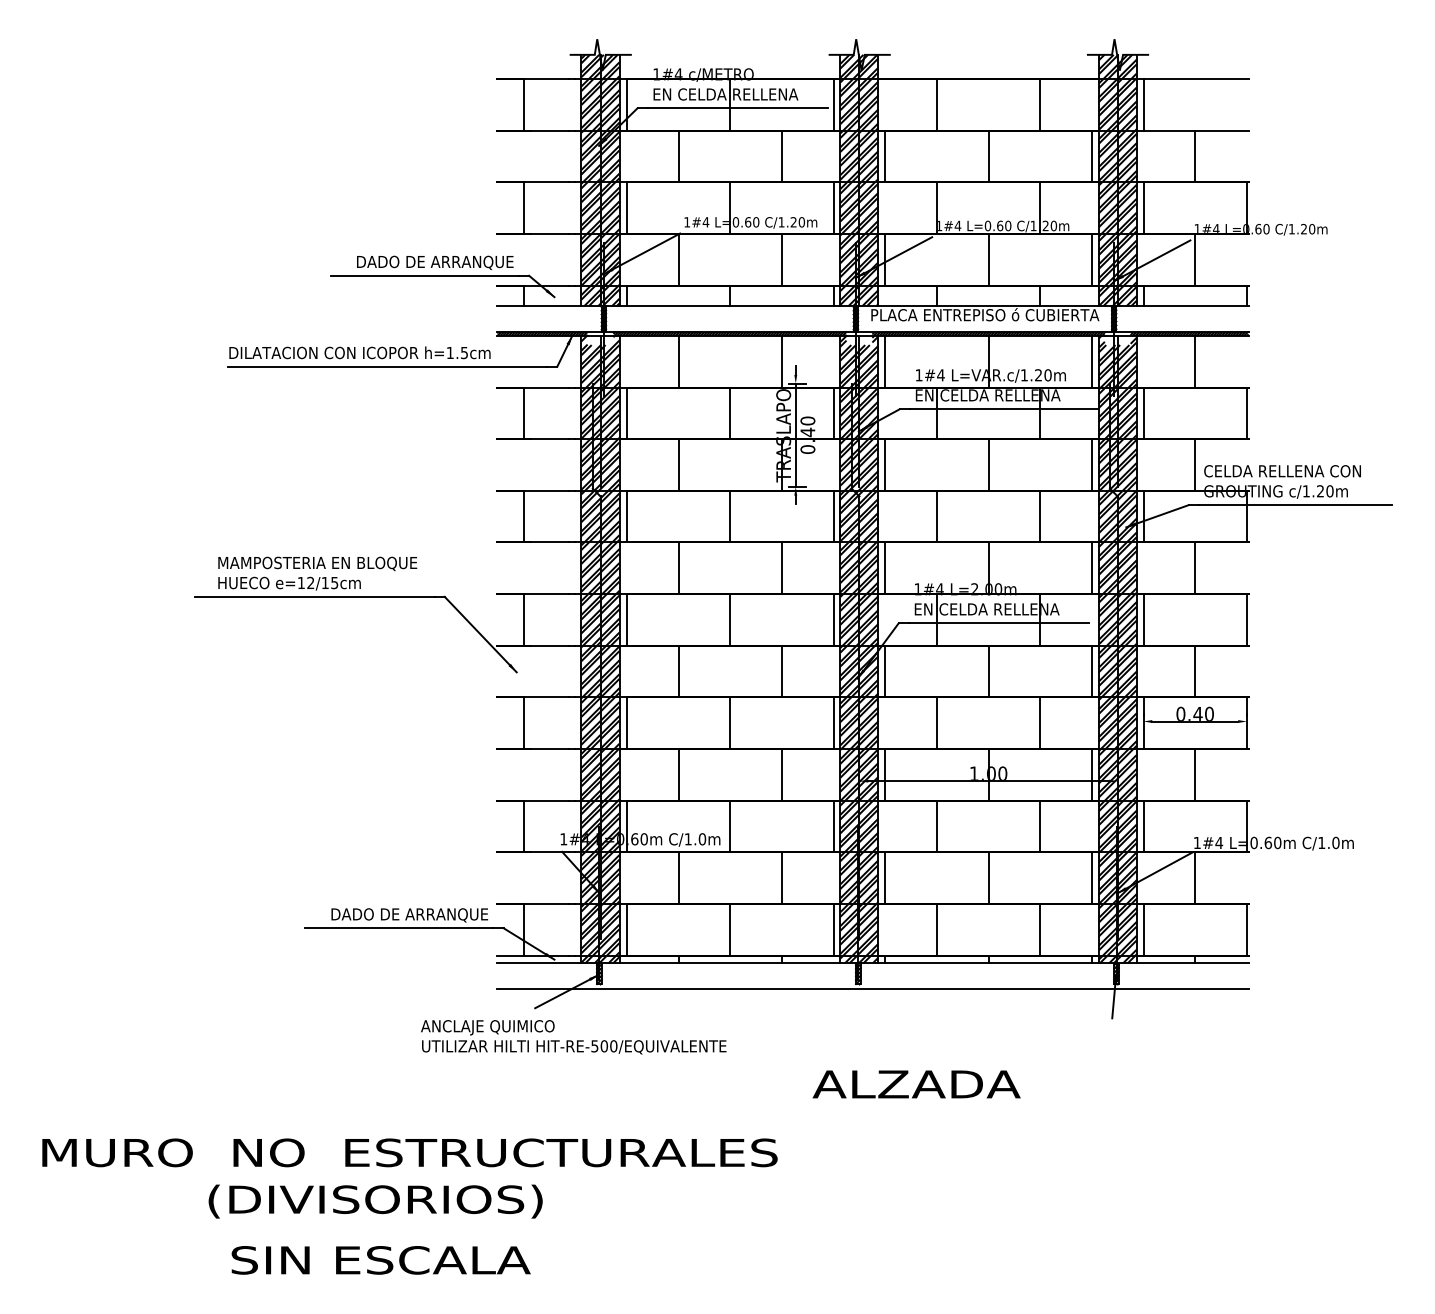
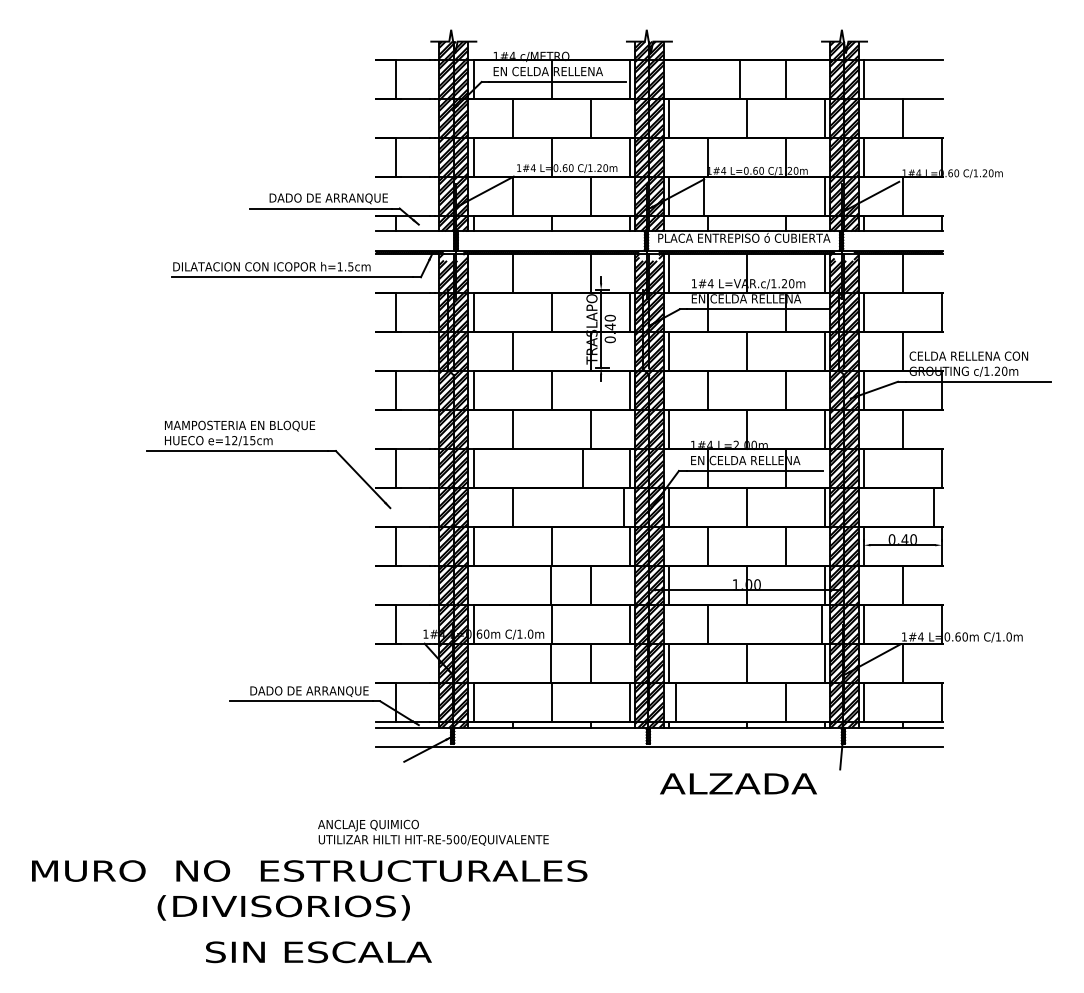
line: (936, 104) -> (739, 79), moved
line: (988, 259) -> (703, 196), moved
line: (730, 619) -> (583, 468), moved
line: (781, 671) -> (623, 507), moved
line: (1195, 671) -> (934, 507), moved
line: (678, 774) -> (551, 585), moved
line: (1040, 826) -> (822, 624), moved
line: (678, 878) -> (551, 663), moved
line: (936, 929) -> (675, 702), moved
text: (573, 1037) -> (433, 833), moved
text: (916, 1084) -> (738, 783), moved
text: (380, 1260) -> (318, 952), moved

